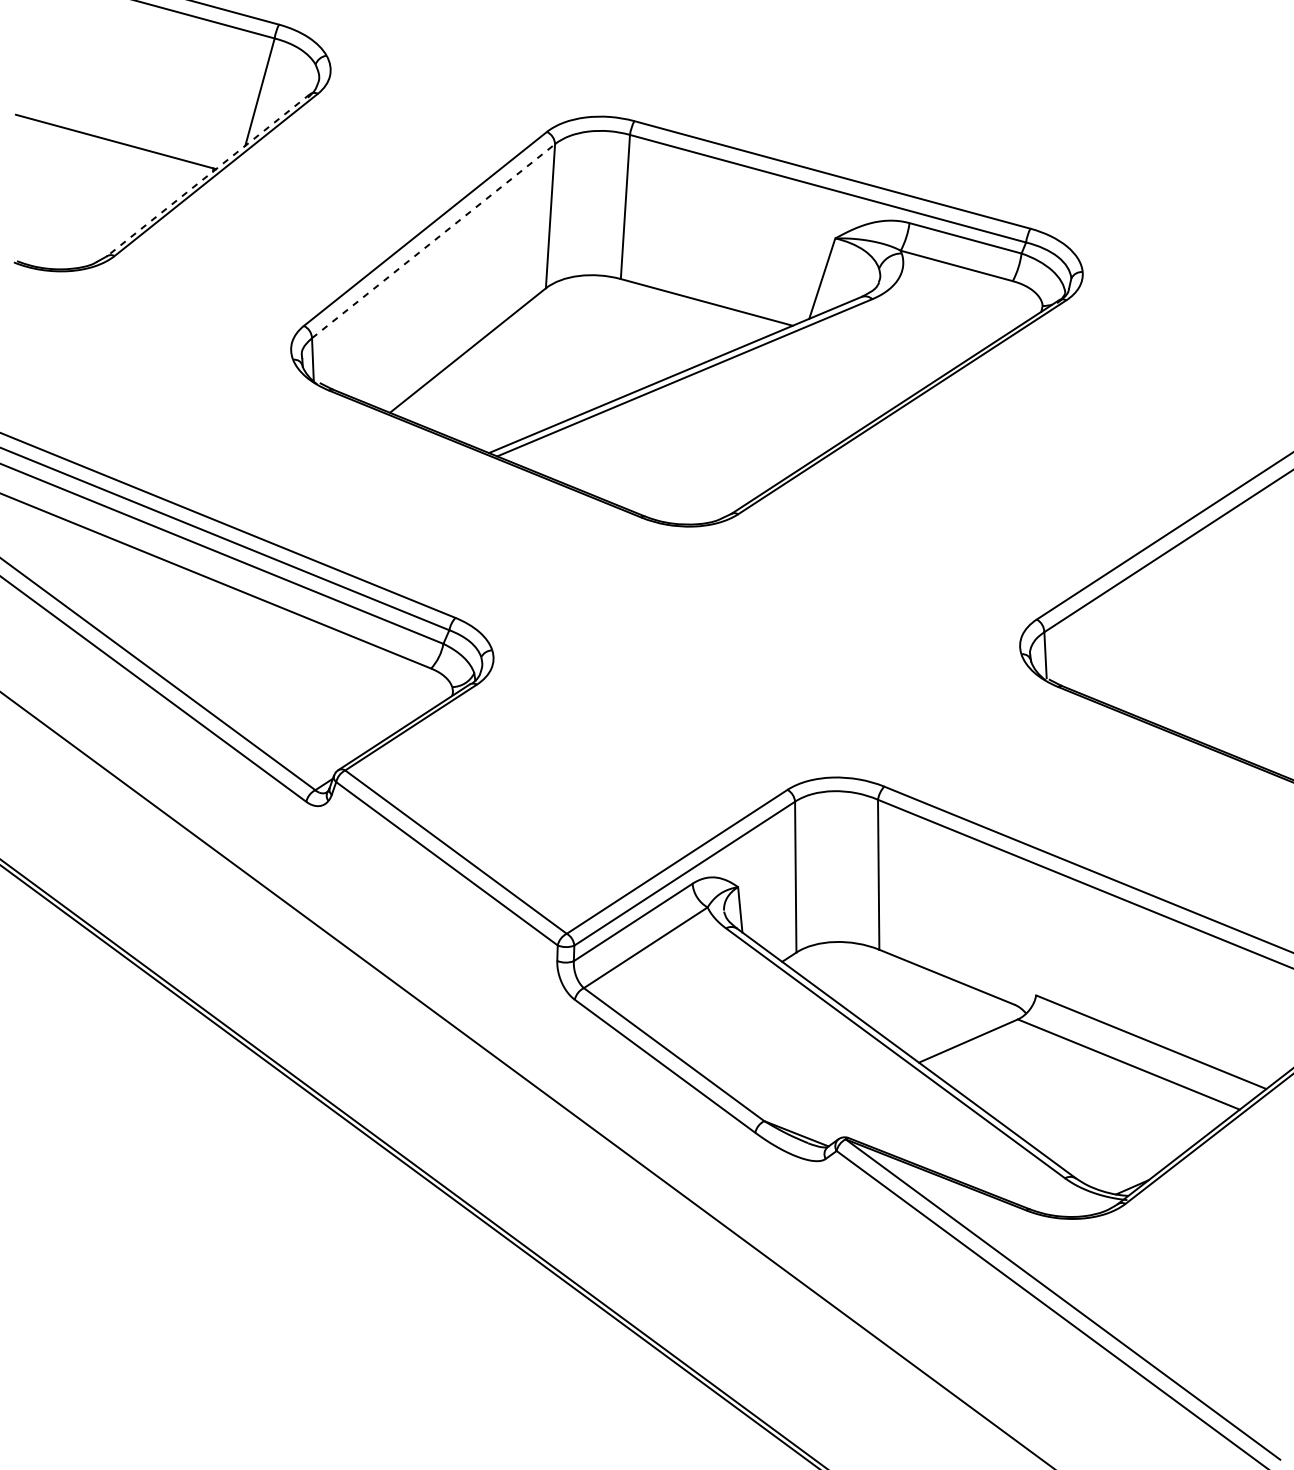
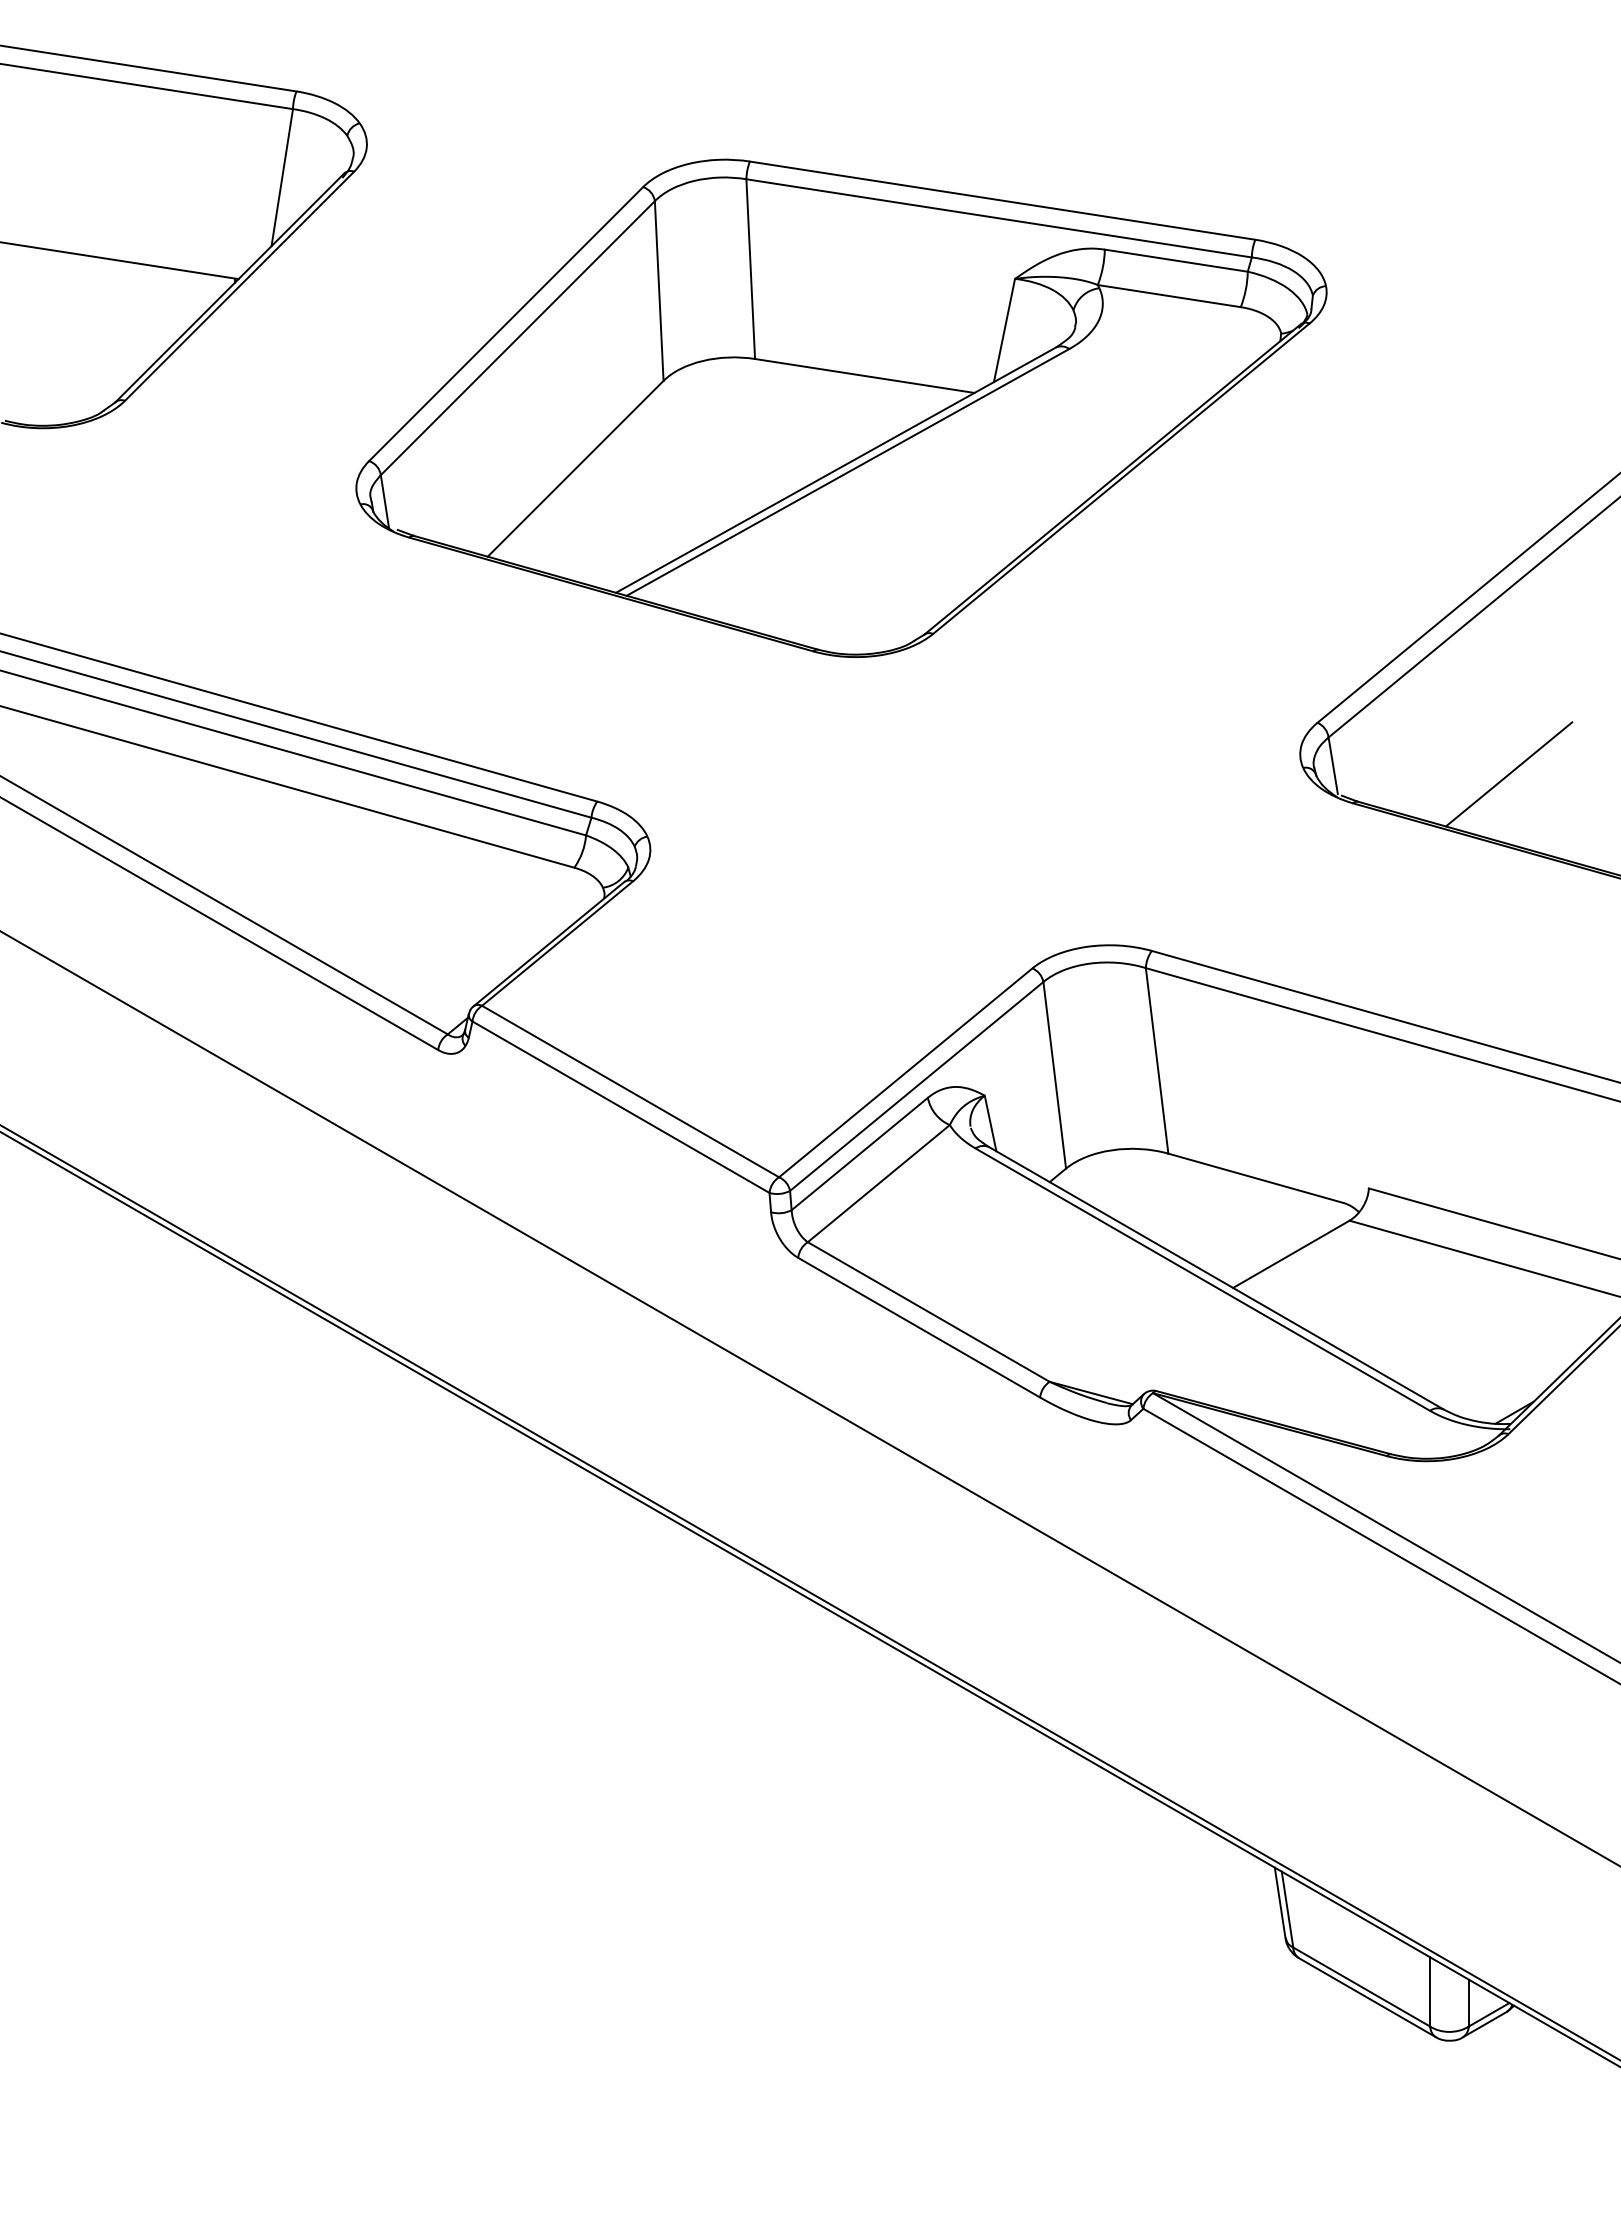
line: (208, 175) -> (229, 288), dashed -> solid
line: (433, 241) -> (517, 338), dashed -> solid
line: (1184, 677) -> (1508, 774), added

